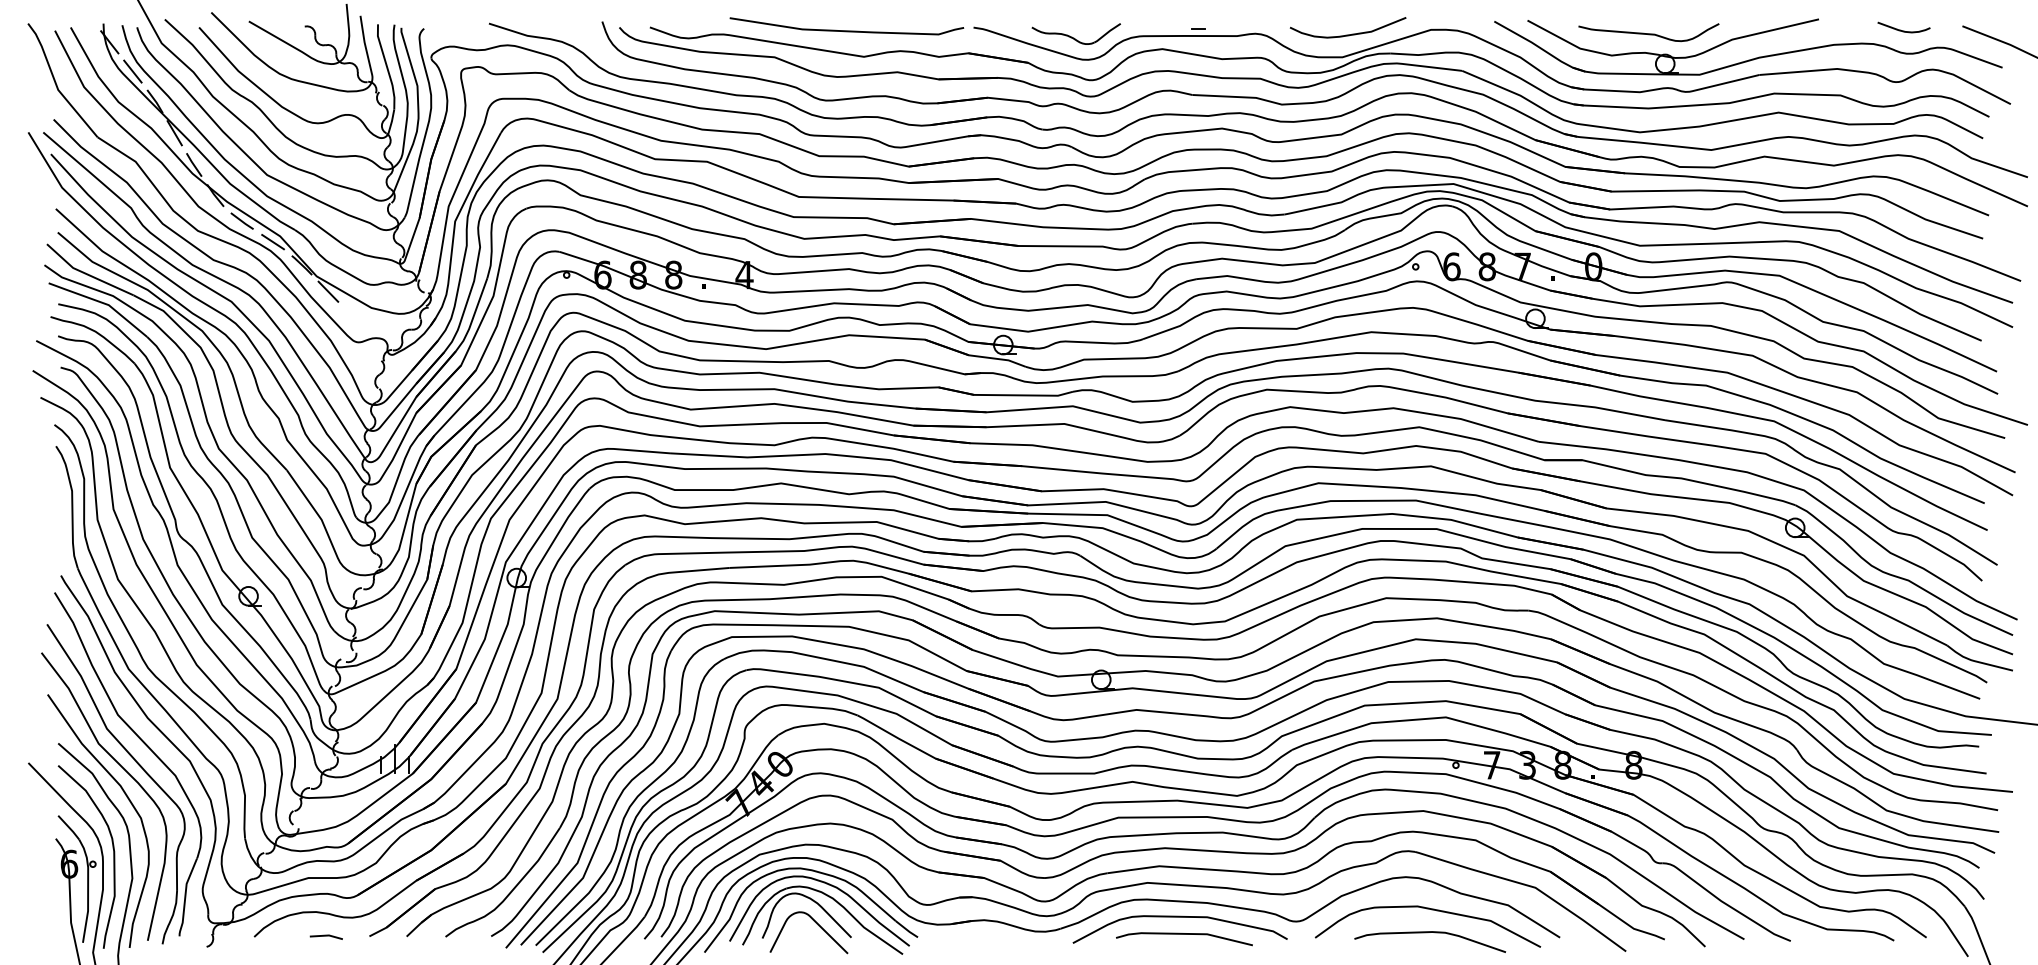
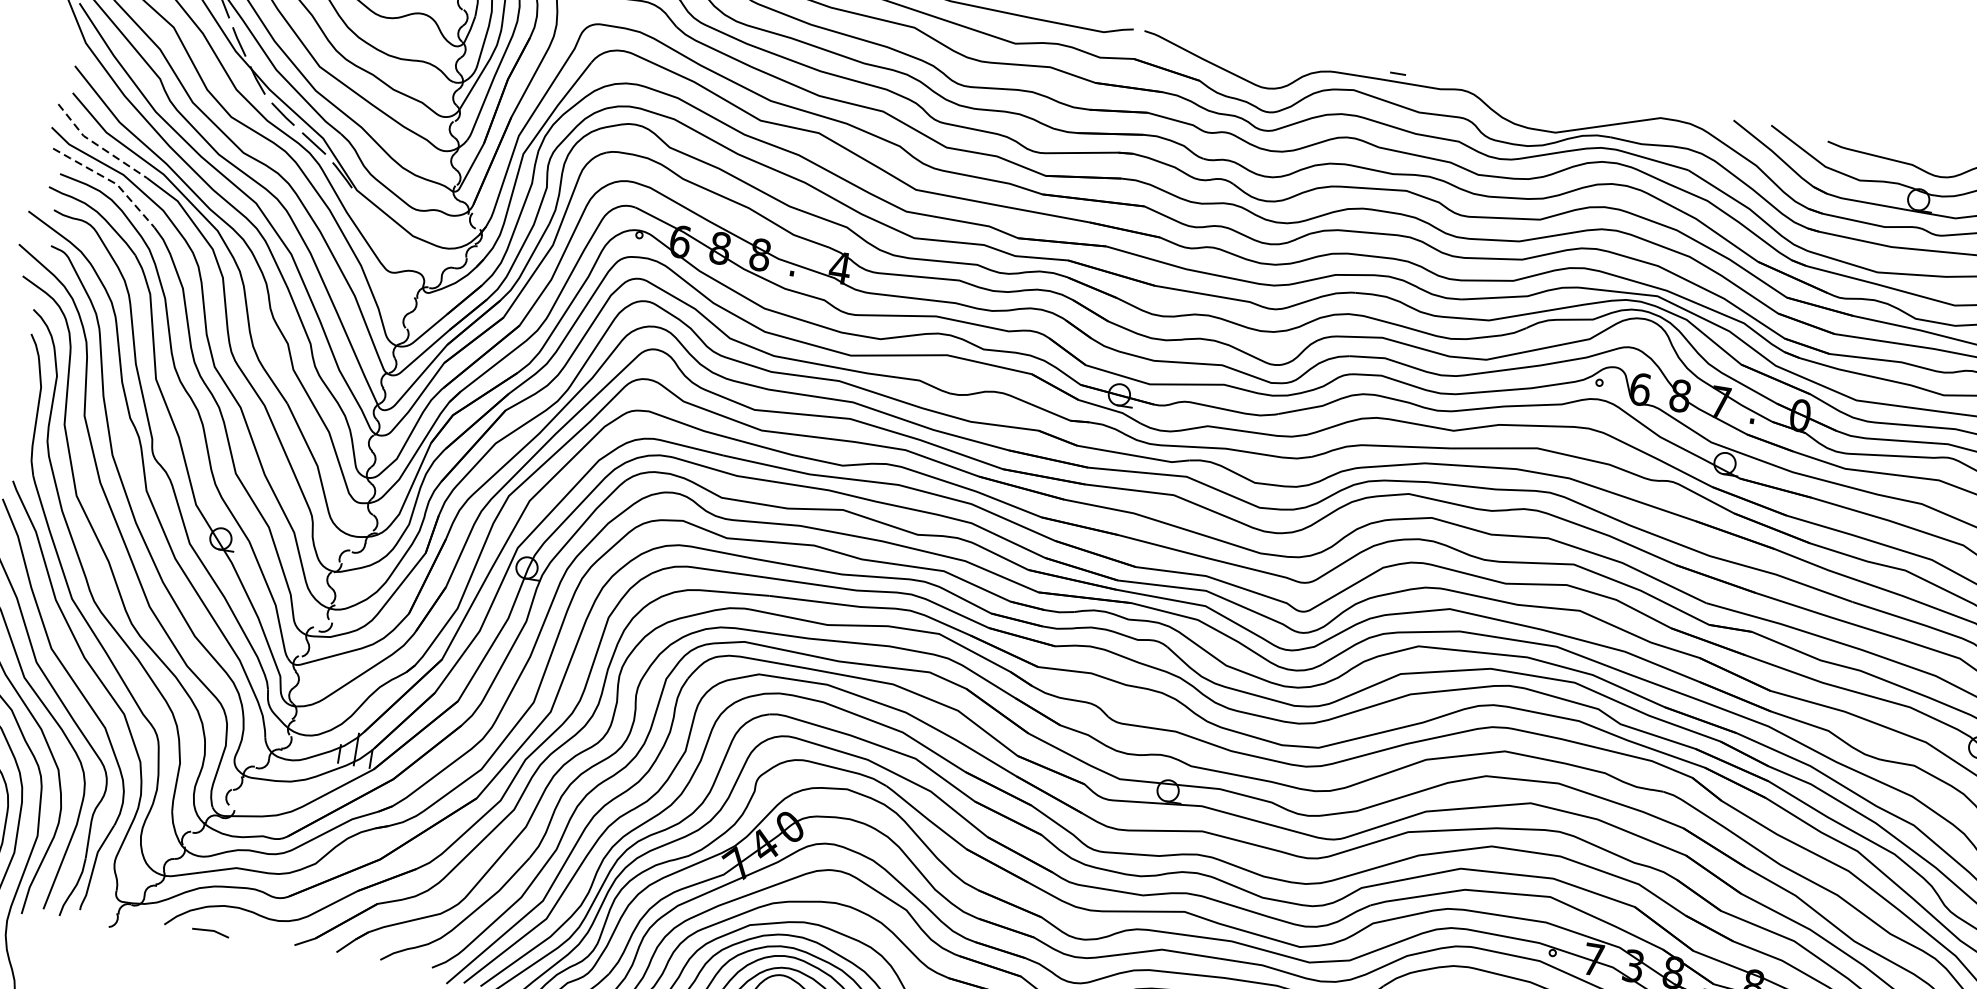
part: (1075, 33) -> (1258, 56), removed
curve: (1347, 34) -> (1565, 107), removed
line: (86, 274) -> (97, 145), solid -> dashed
line: (328, 291) -> (367, 209), removed
line: (102, 302) -> (110, 180), solid -> dashed
line: (325, 936) -> (209, 931), moved

